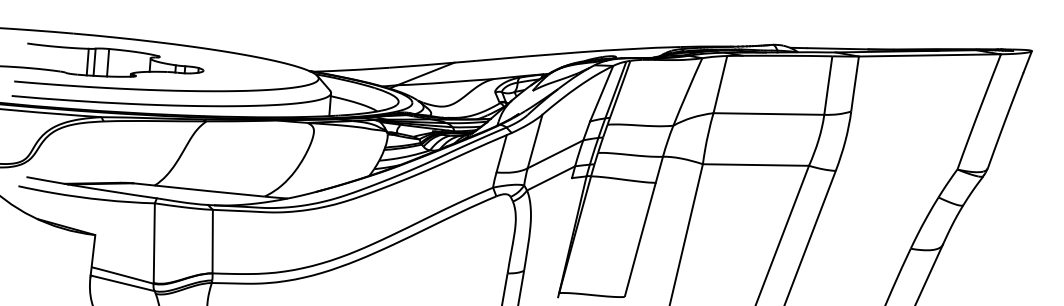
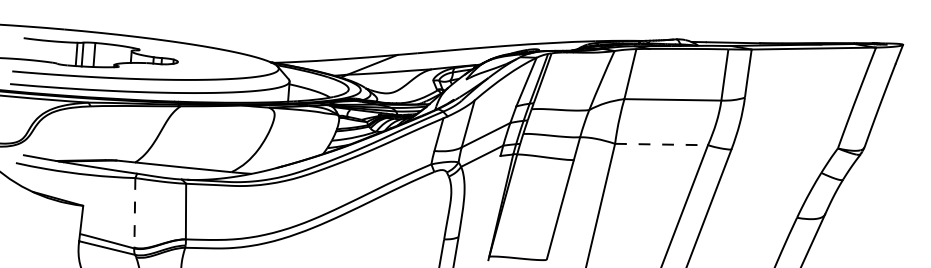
line: (757, 164) -> (662, 144), solid -> dashed
line: (153, 242) -> (134, 212), solid -> dashed

